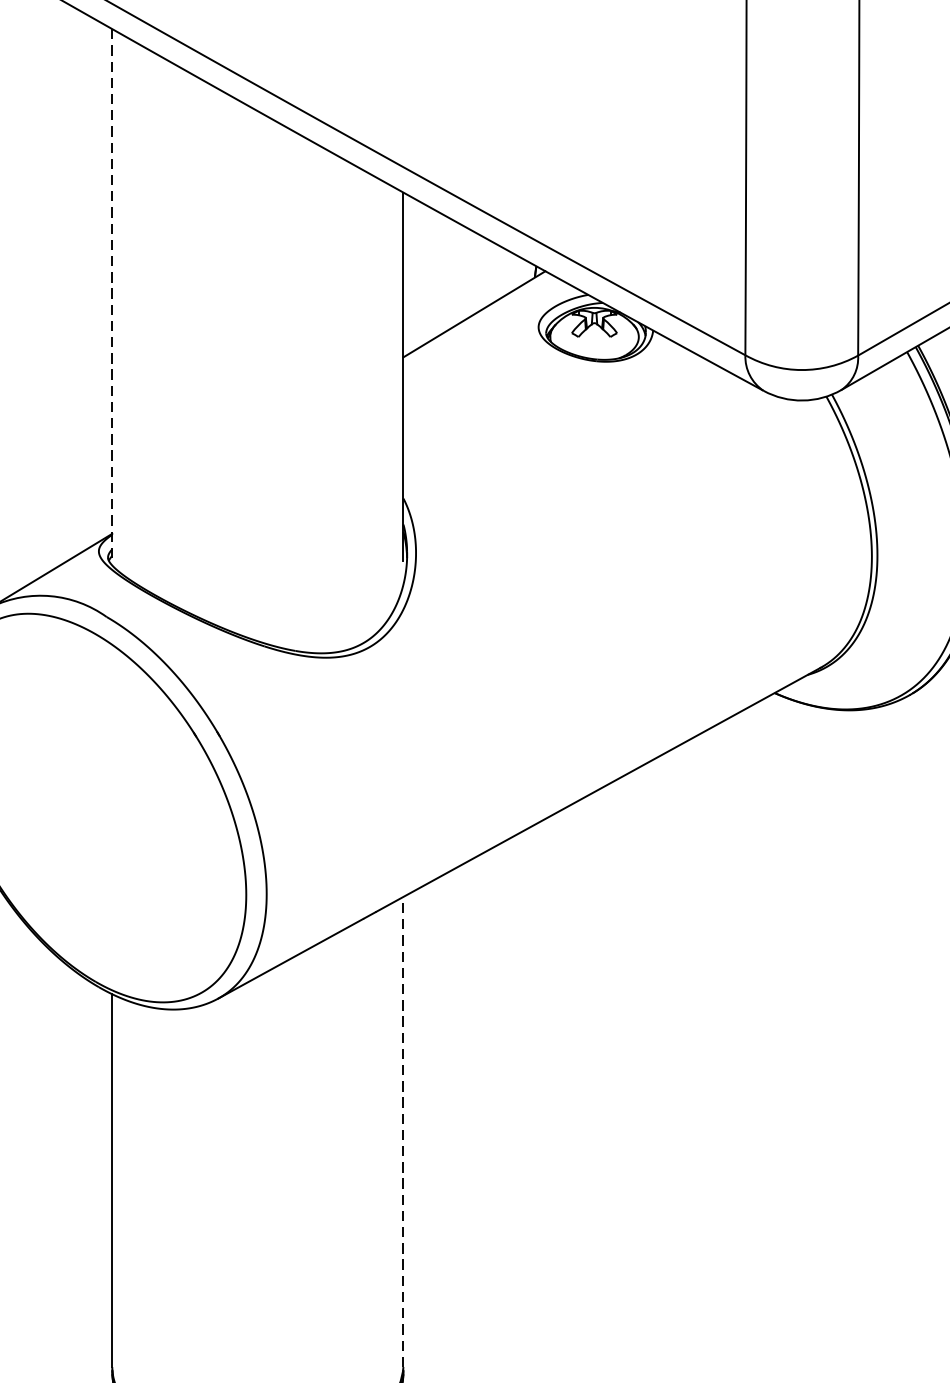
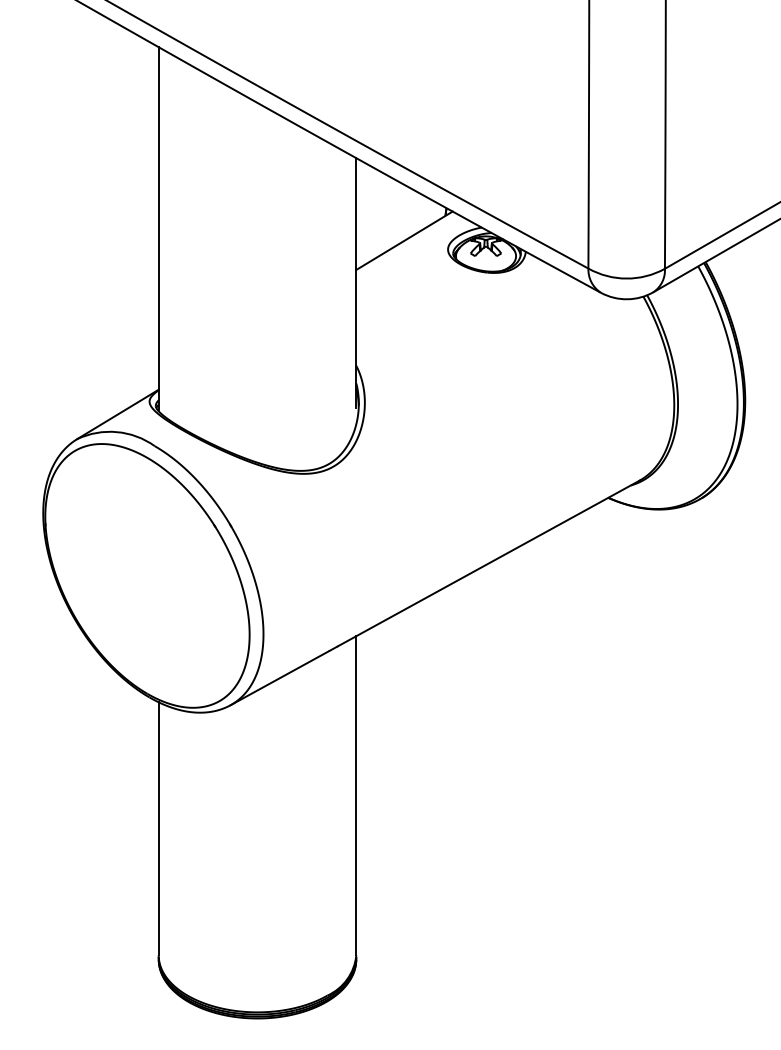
line: (112, 297) -> (158, 229), dashed -> solid
line: (403, 1131) -> (356, 795), dashed -> solid

